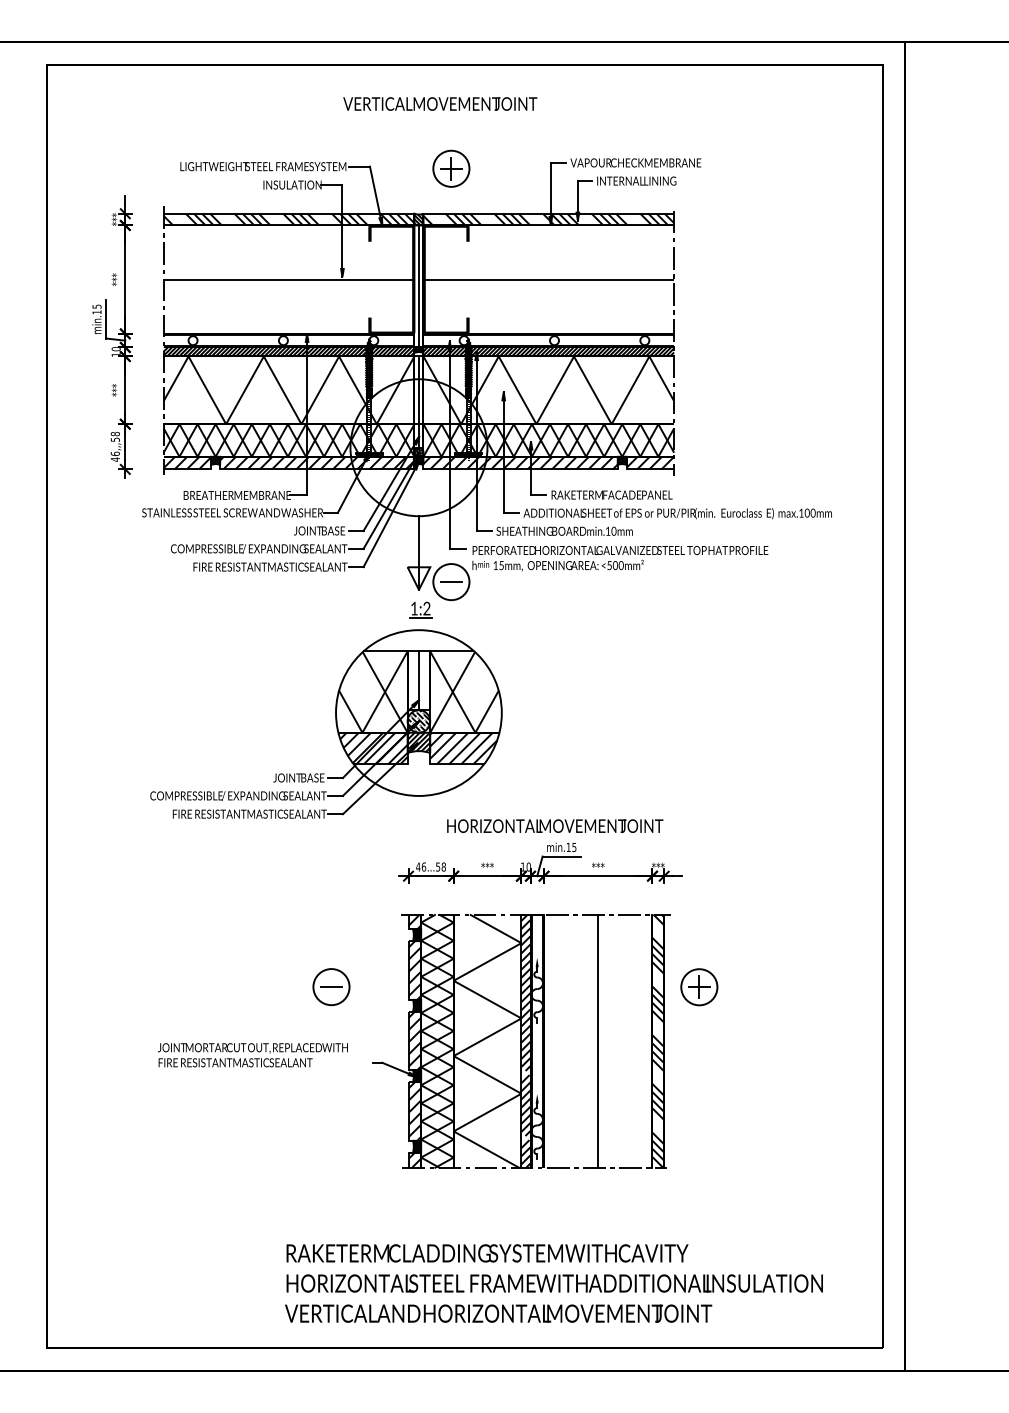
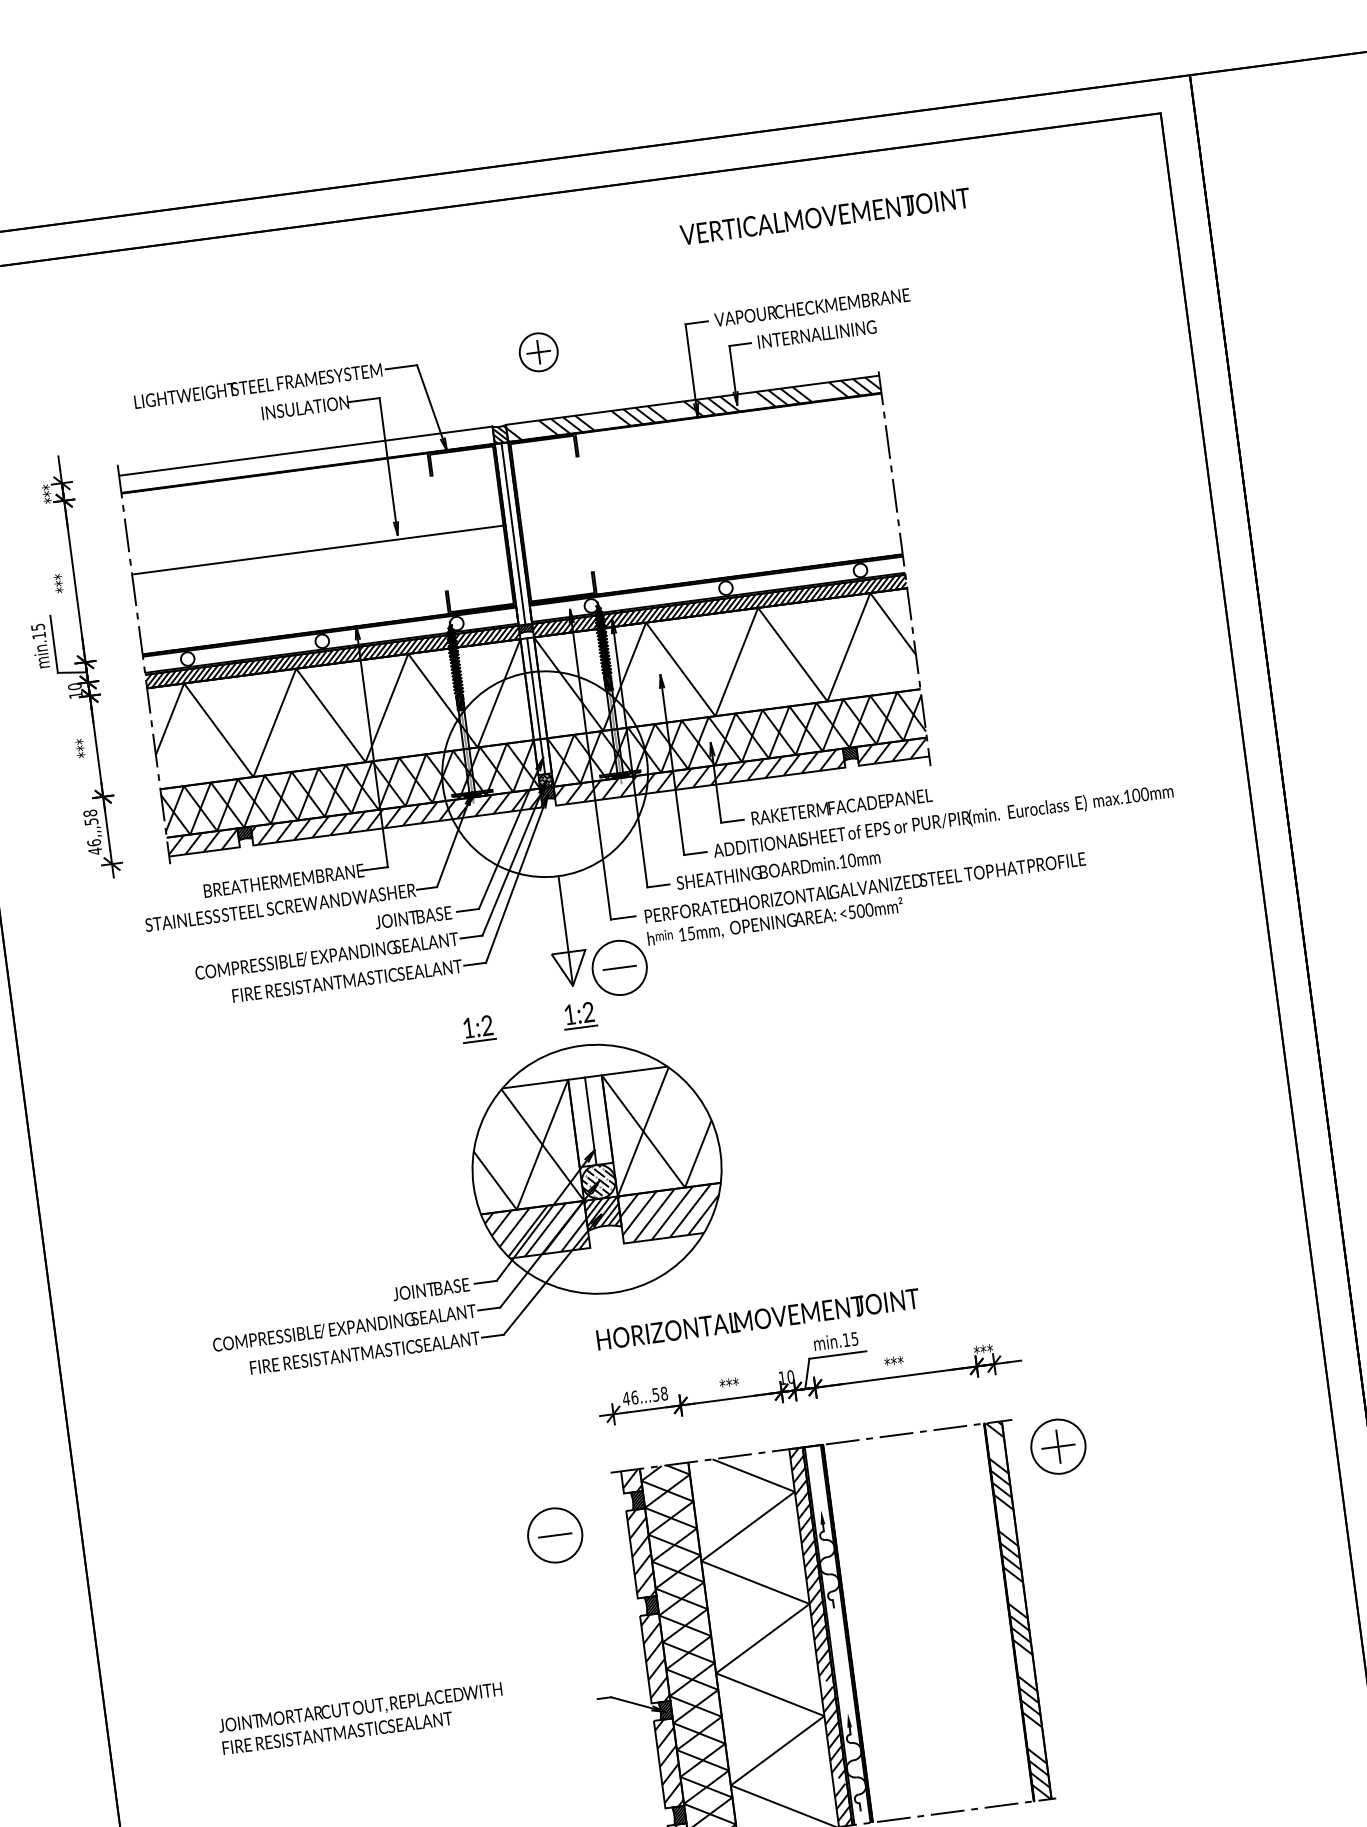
text: (440, 103) -> (825, 215), moved
part: (451, 168) -> (538, 351), size x0.7
hatch: (288, 219) -> (306, 459), removed
line: (548, 280) -> (705, 499), removed
part: (352, 609) -> (477, 1028), added
text: (555, 825) -> (758, 1318), moved
part: (331, 987) -> (555, 1536), moved
part: (699, 987) -> (1058, 1447), moved
line: (597, 1041) -> (927, 1623), removed
text: (252, 1055) -> (361, 1719), moved

